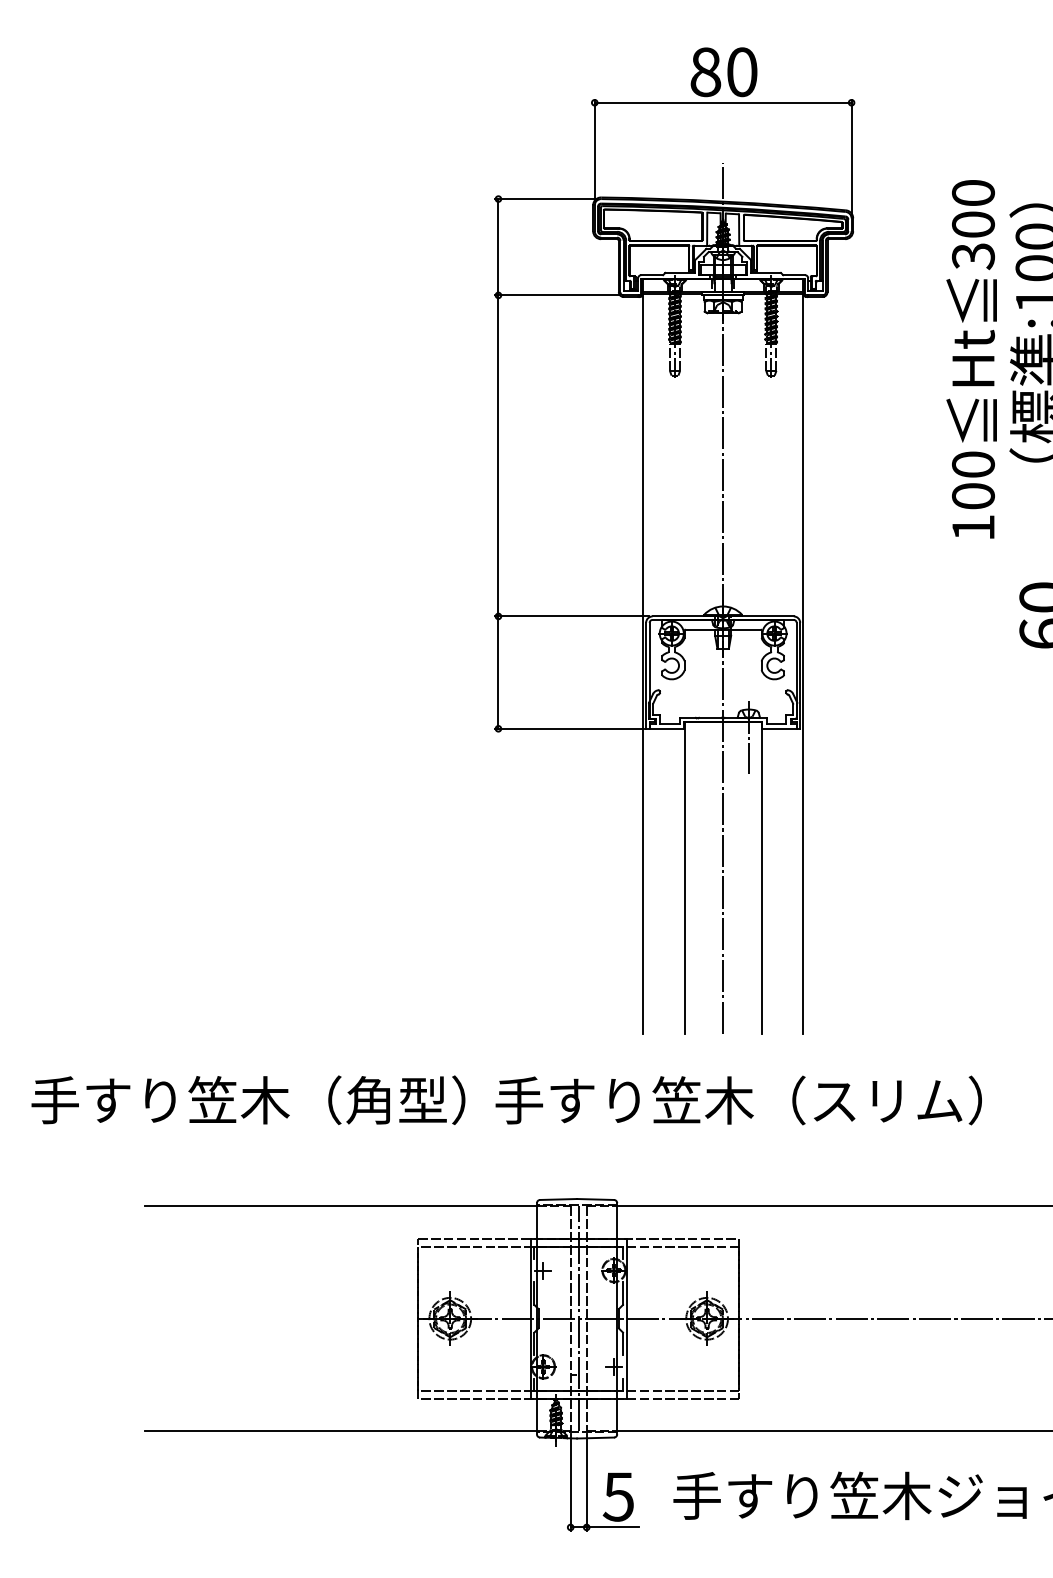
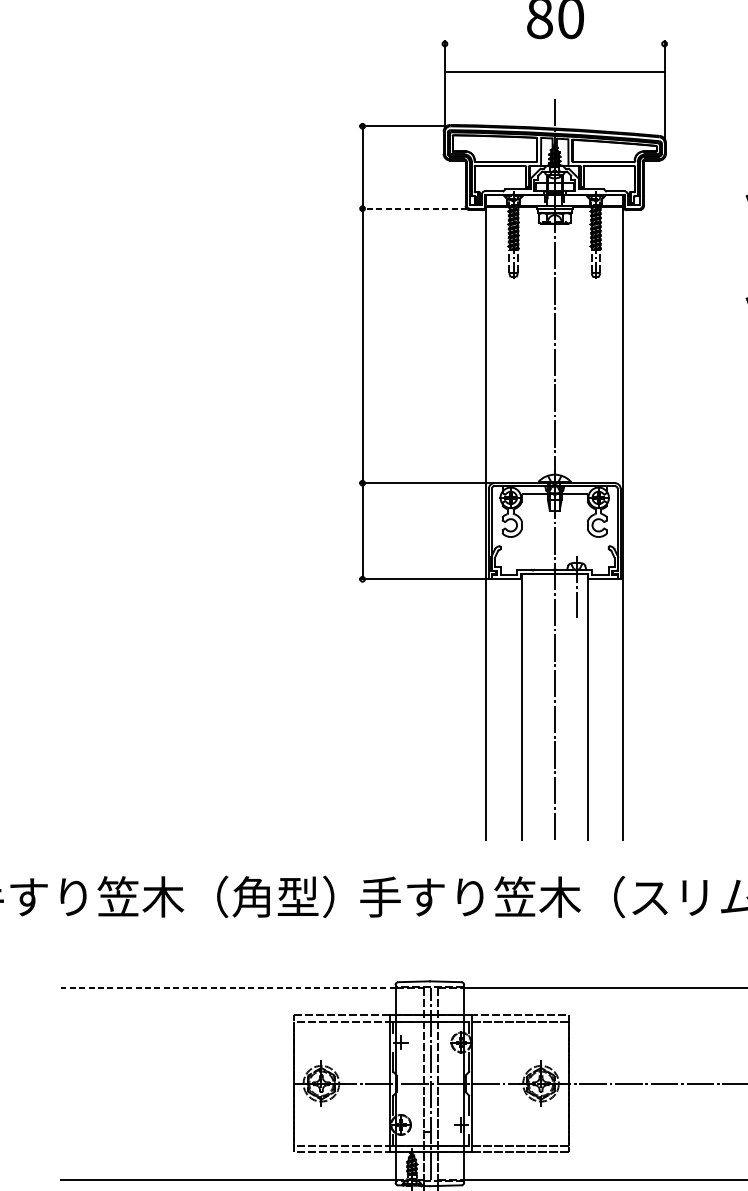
line: (722, 102) -> (554, 71), moved
line: (557, 295) -> (413, 208), solid -> dashed
line: (341, 1206) -> (228, 987), solid -> dashed

